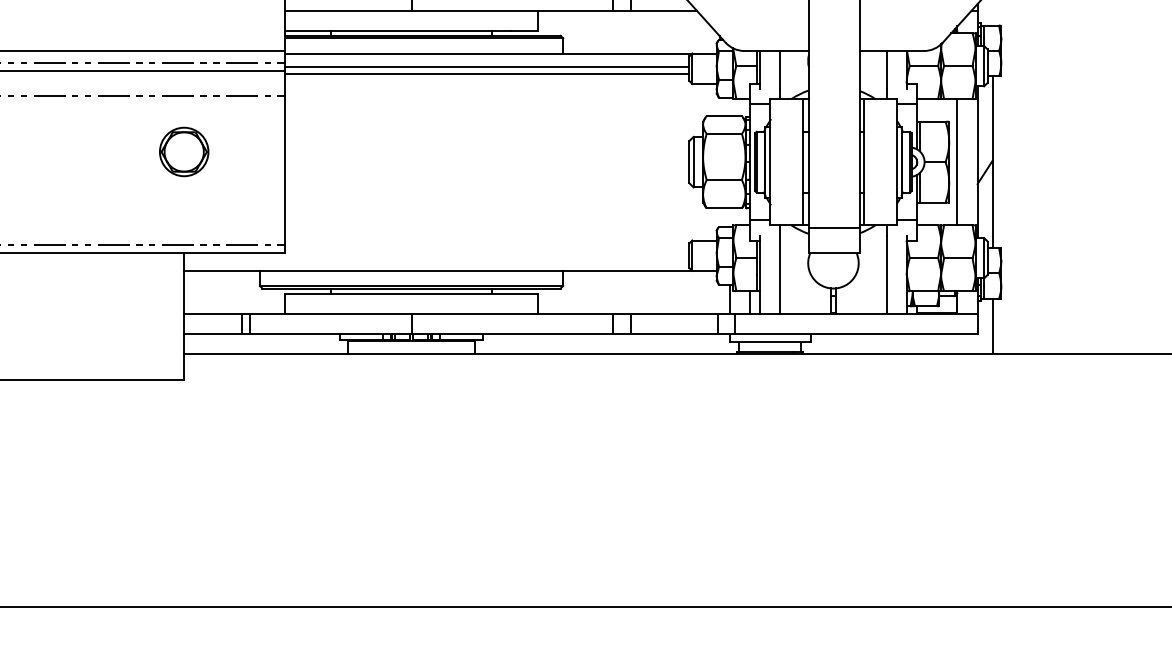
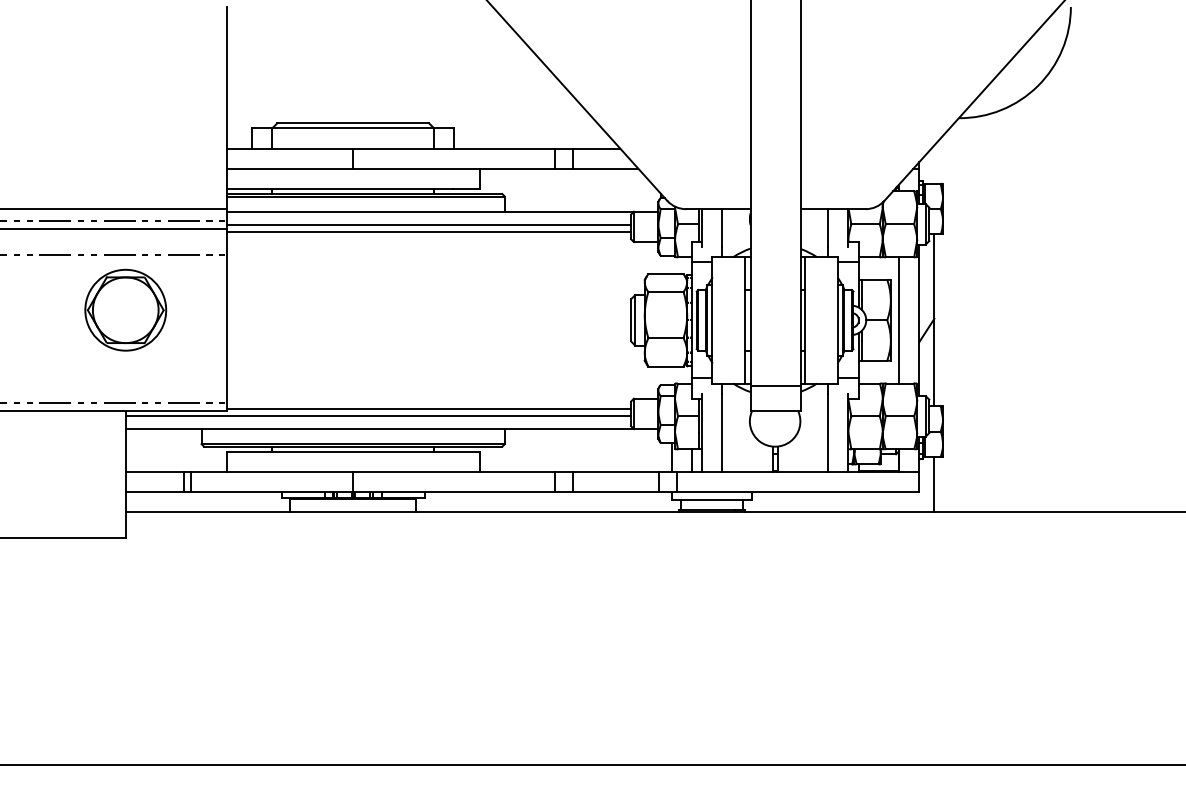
part: (183, 151) -> (125, 309), size x1.67
line: (486, 250) -> (428, 408), added
line: (436, 257) -> (378, 415), added

